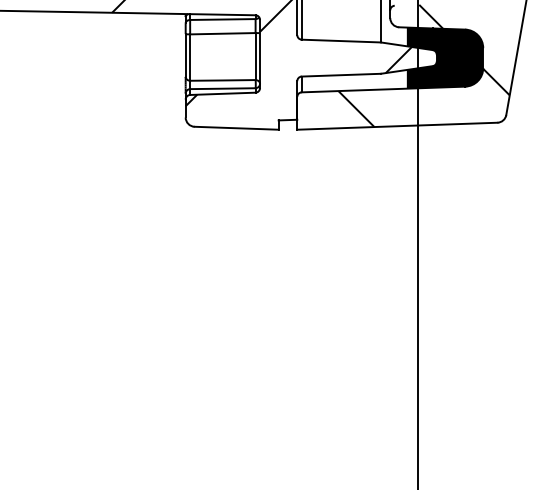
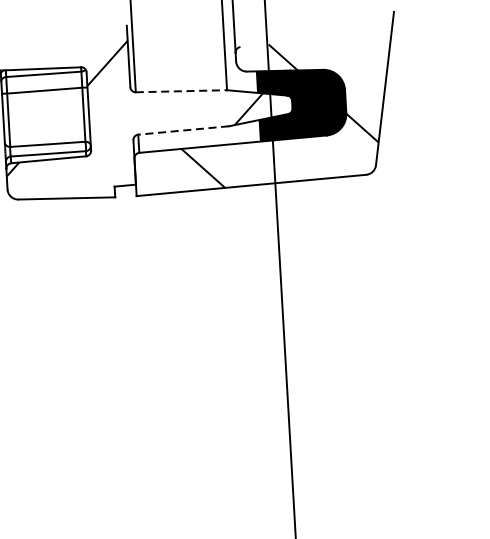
line: (341, 41) -> (181, 91), solid -> dashed
line: (341, 75) -> (183, 130), solid -> dashed

